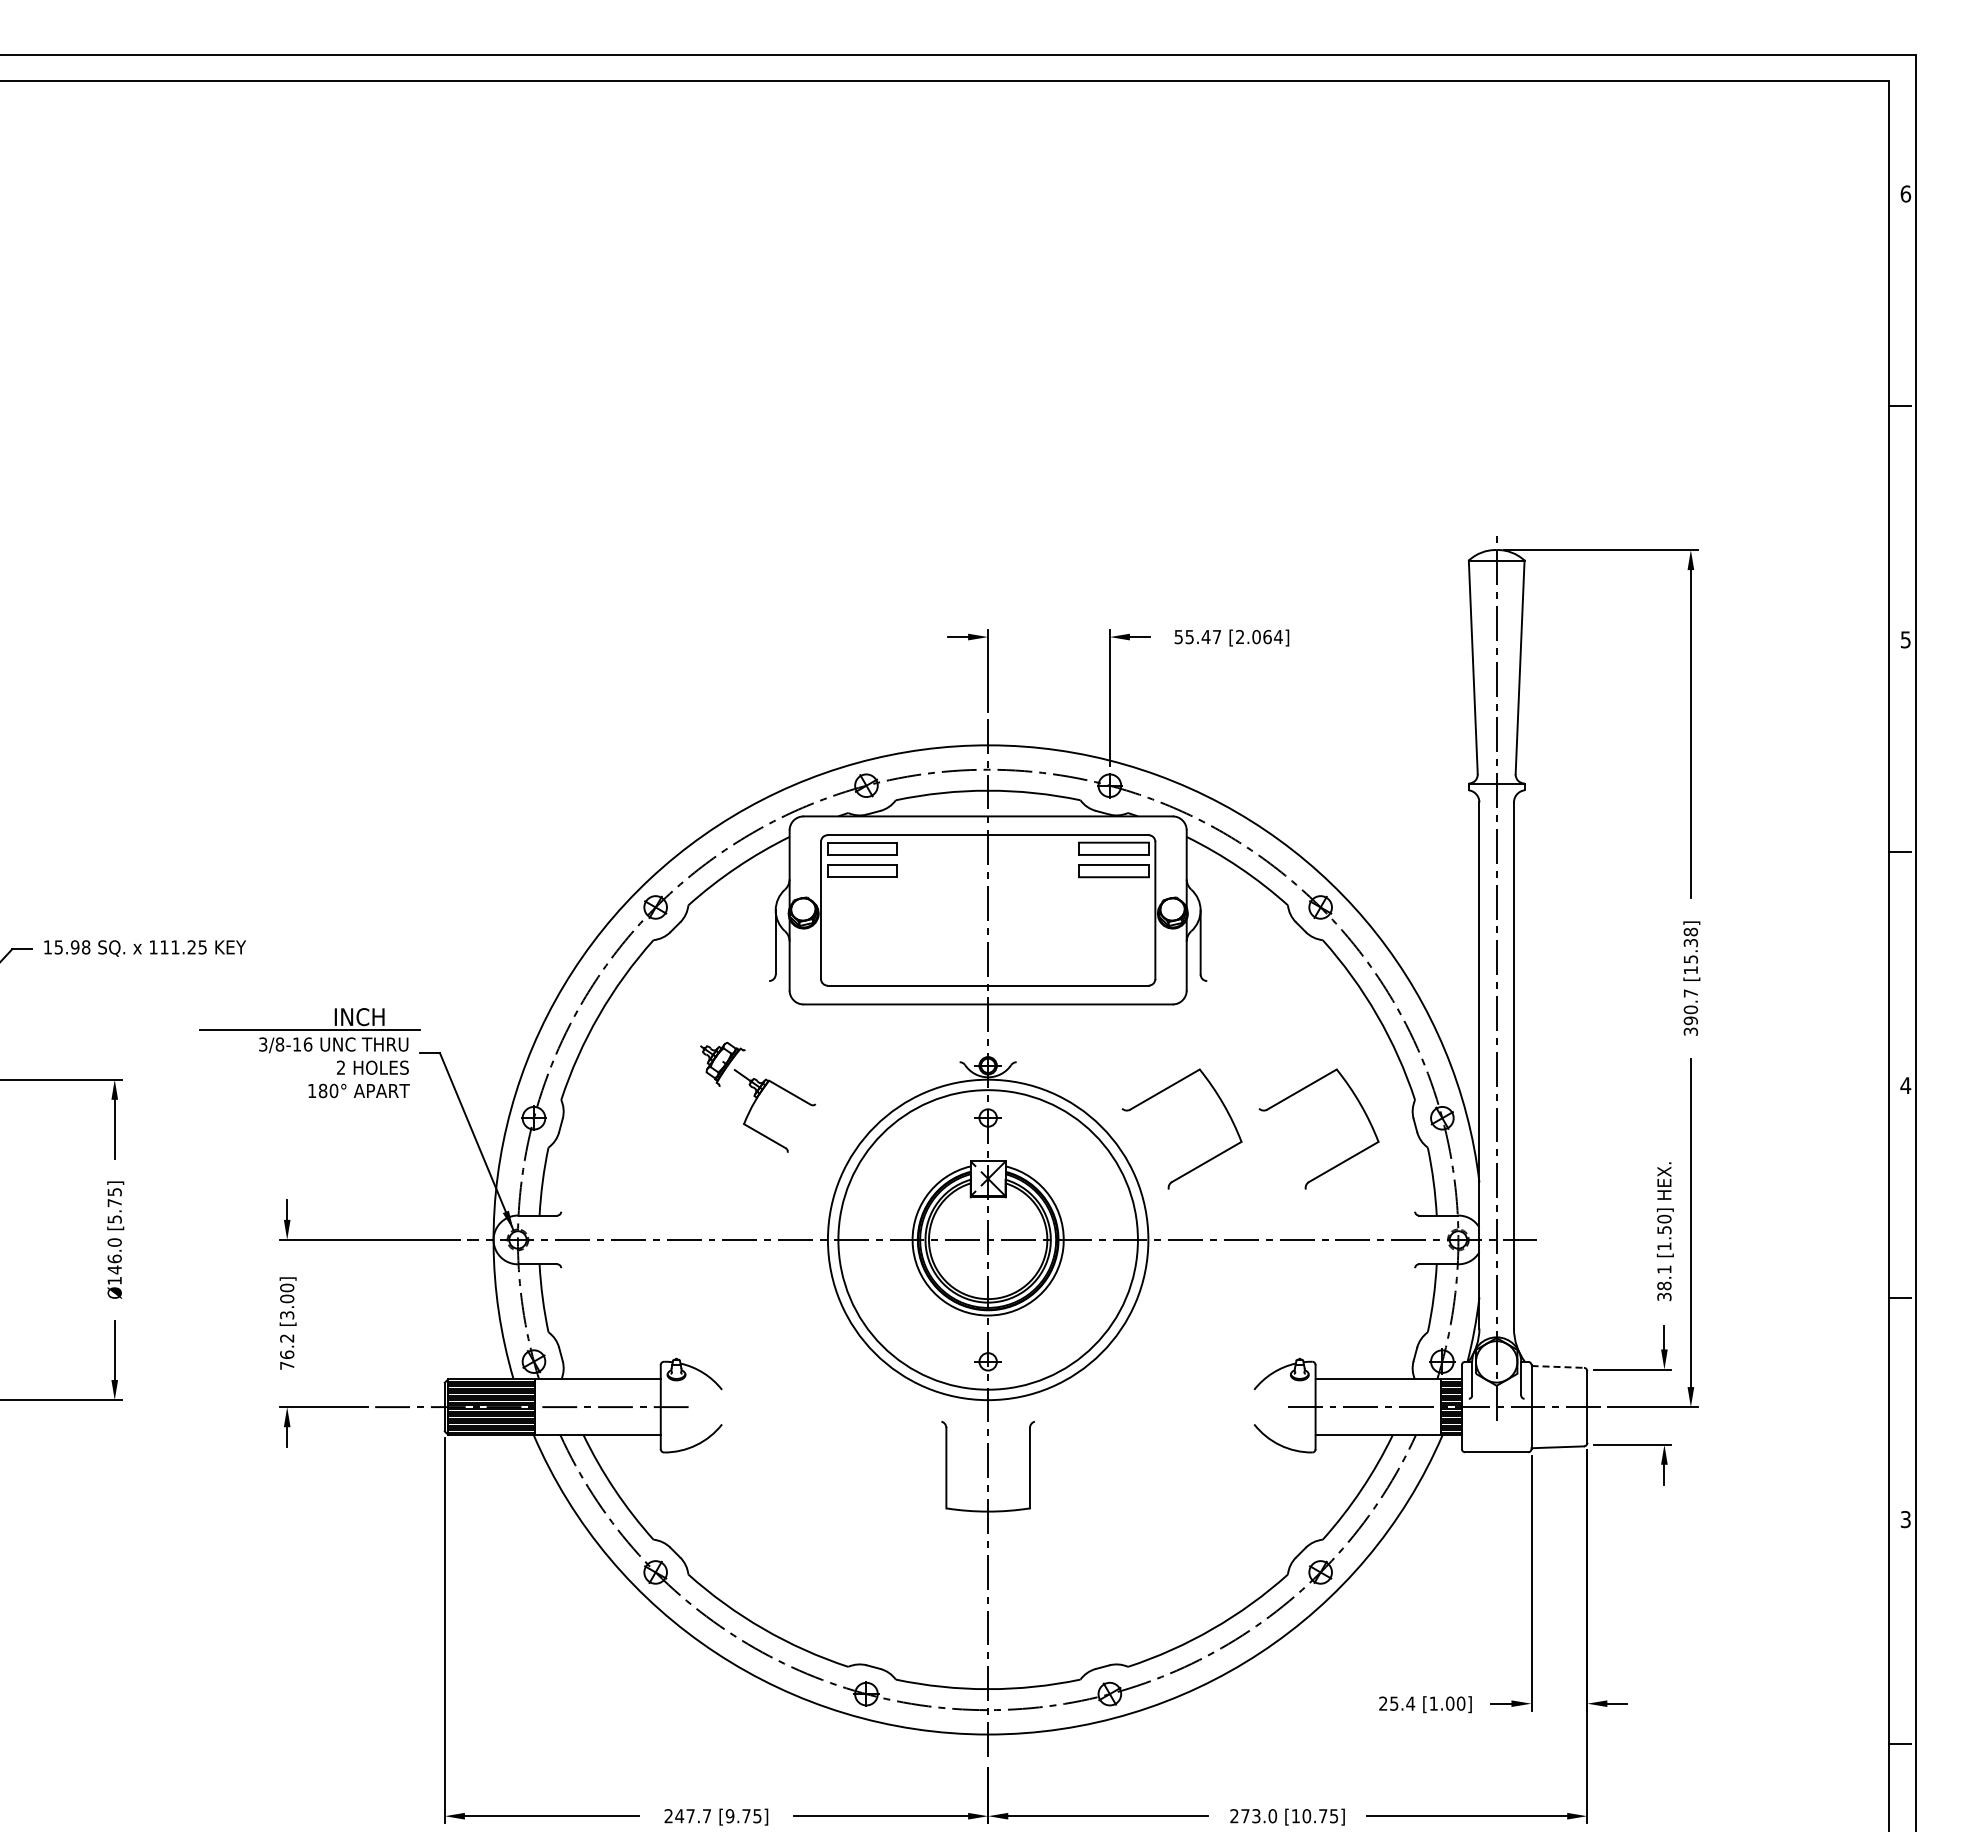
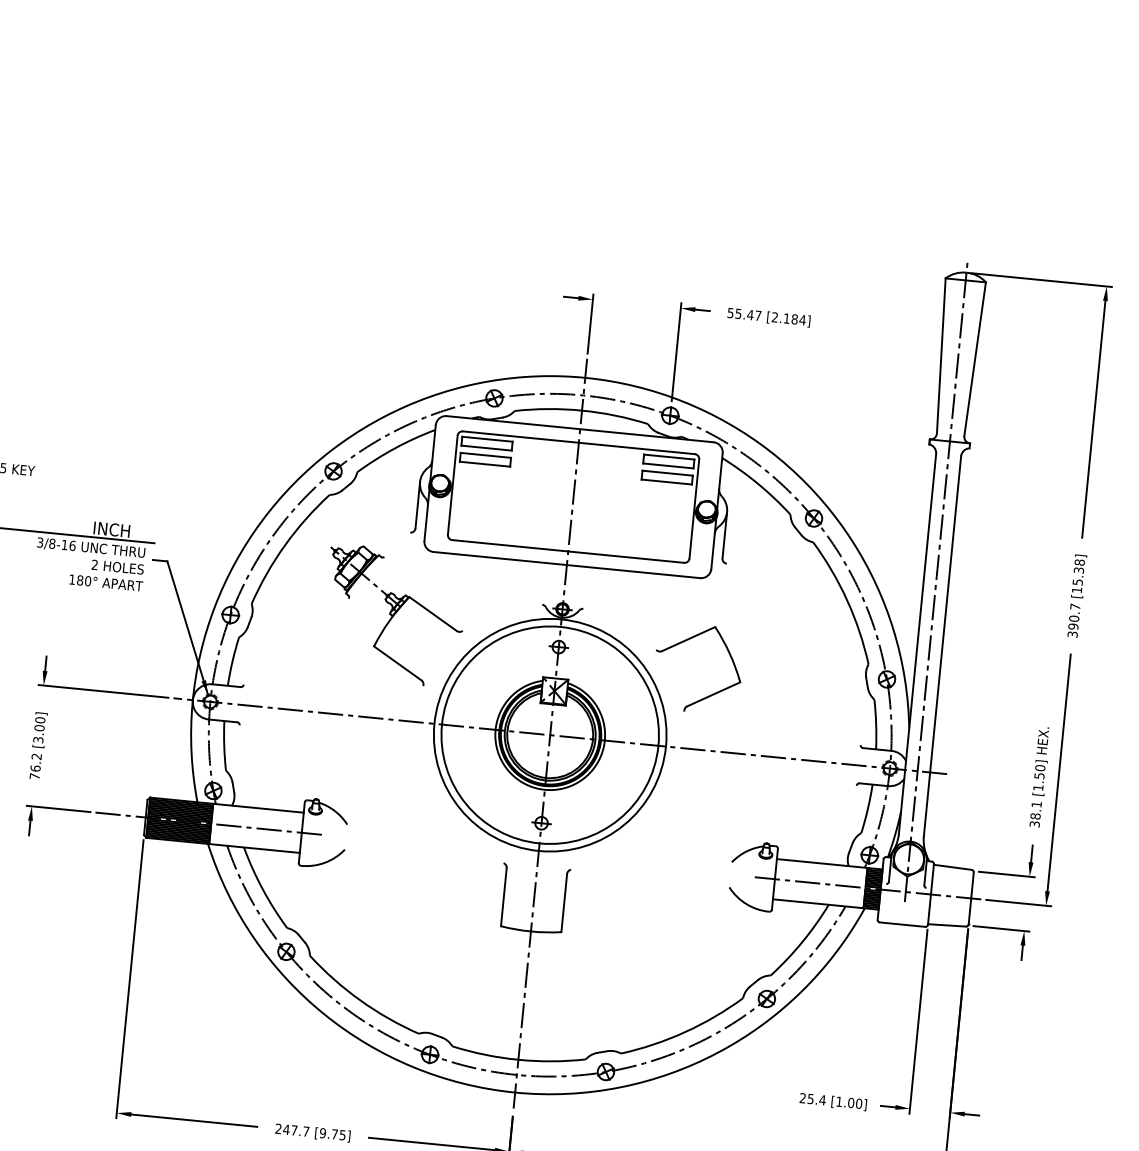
text: (1261, 636) -> (790, 318), [2.064] -> [2.184]
part: (757, 1097) -> (393, 615), size x1.67
part: (1340, 1162) -> (810, 704), removed
line: (1558, 1366) -> (953, 867), dashed -> solid

